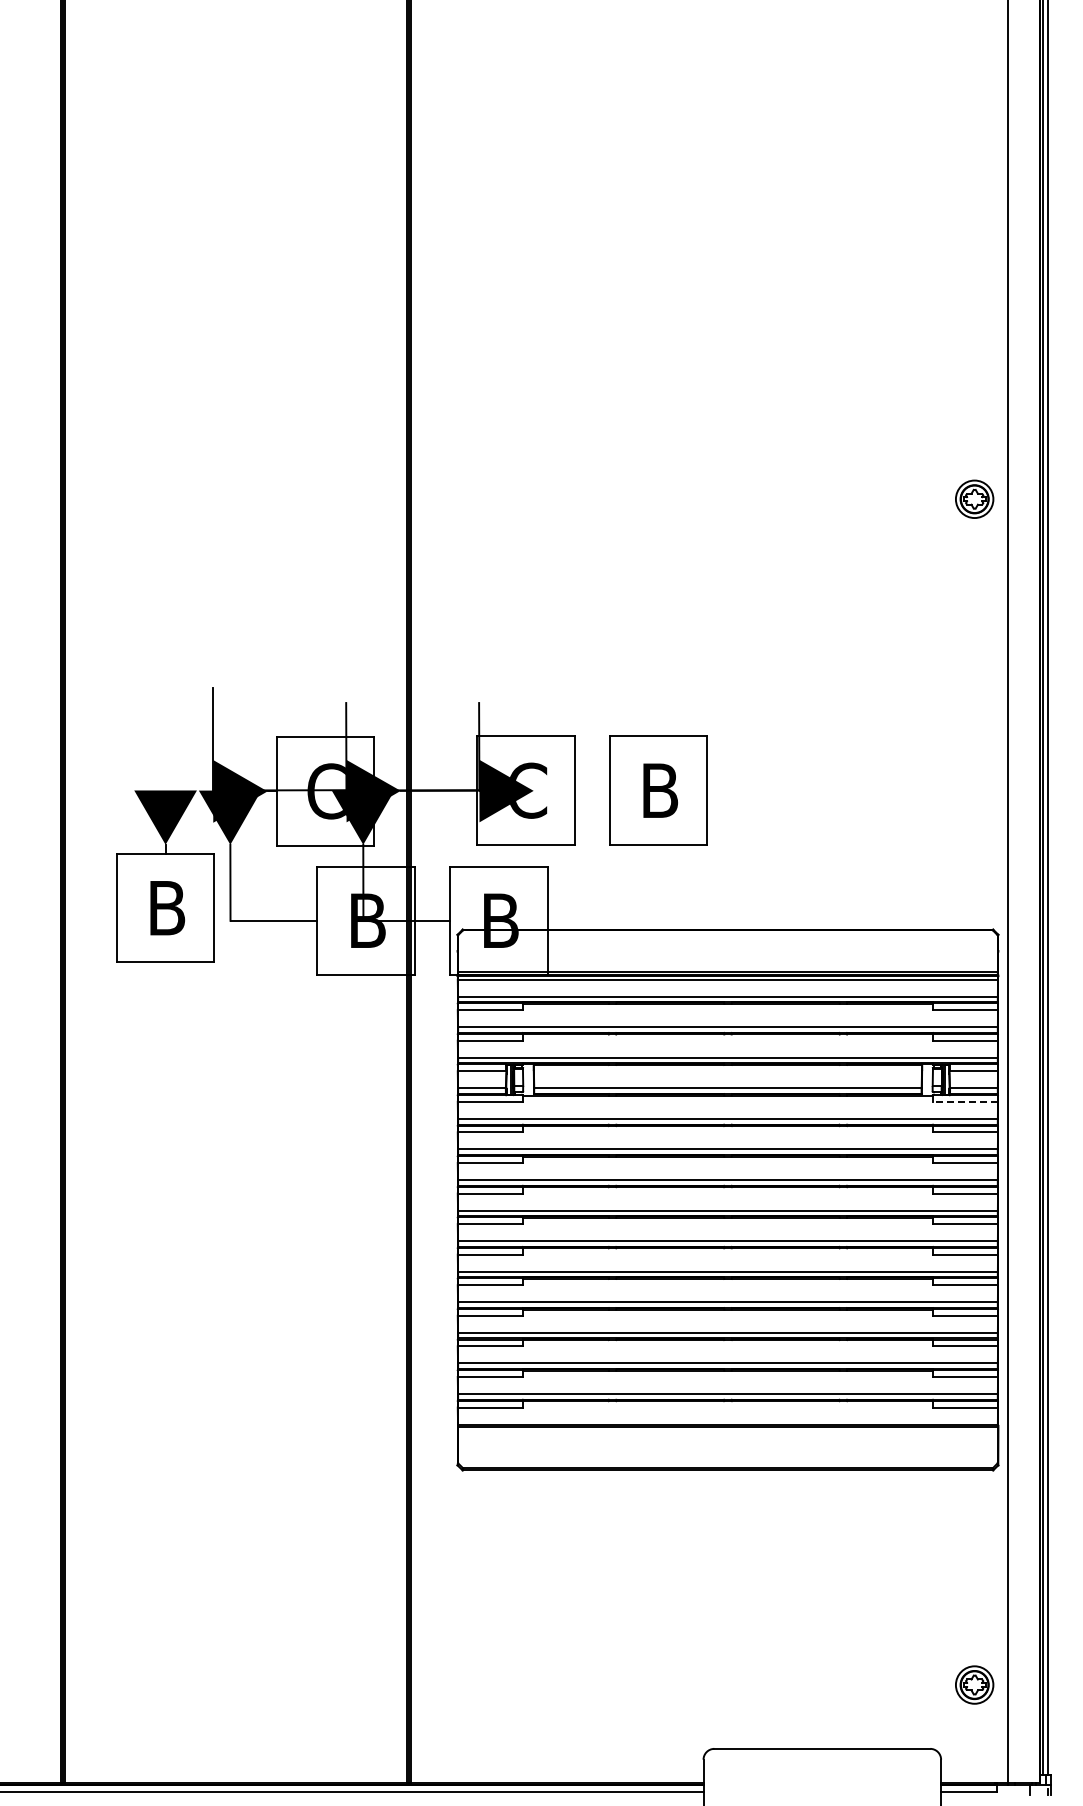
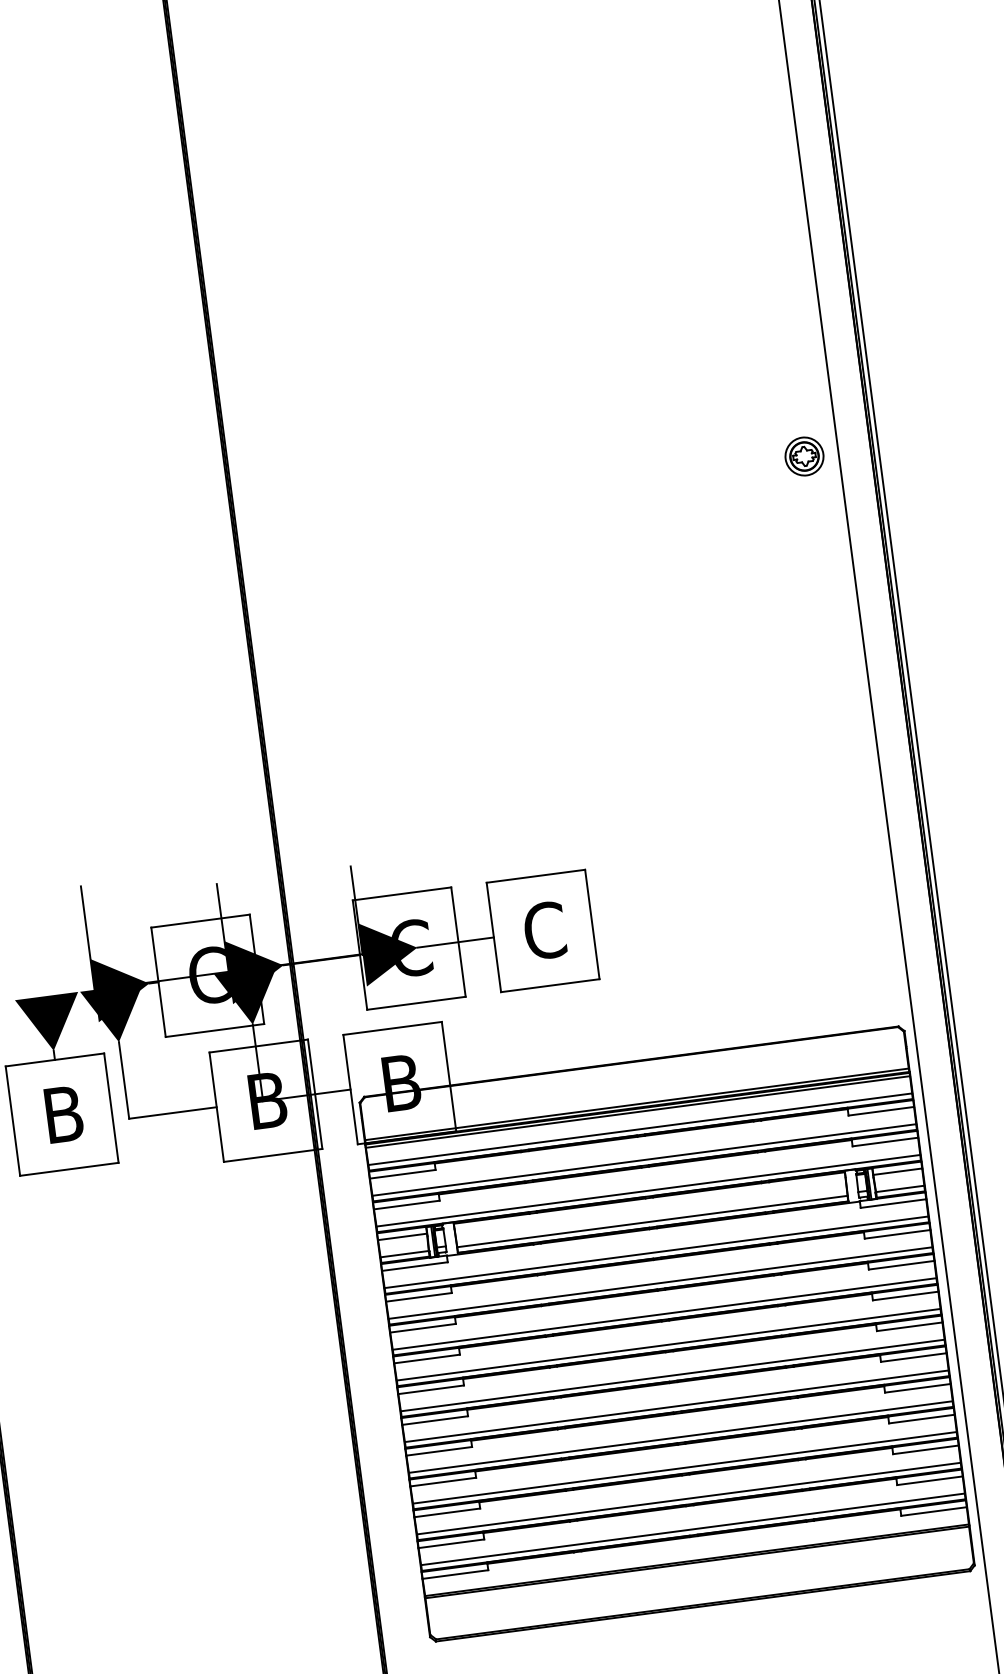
part: (974, 498) -> (804, 455), moved
line: (571, 790) -> (455, 942), added
text: (659, 790) -> (543, 930), B -> C
line: (965, 1101) -> (893, 1203), dashed -> solid

